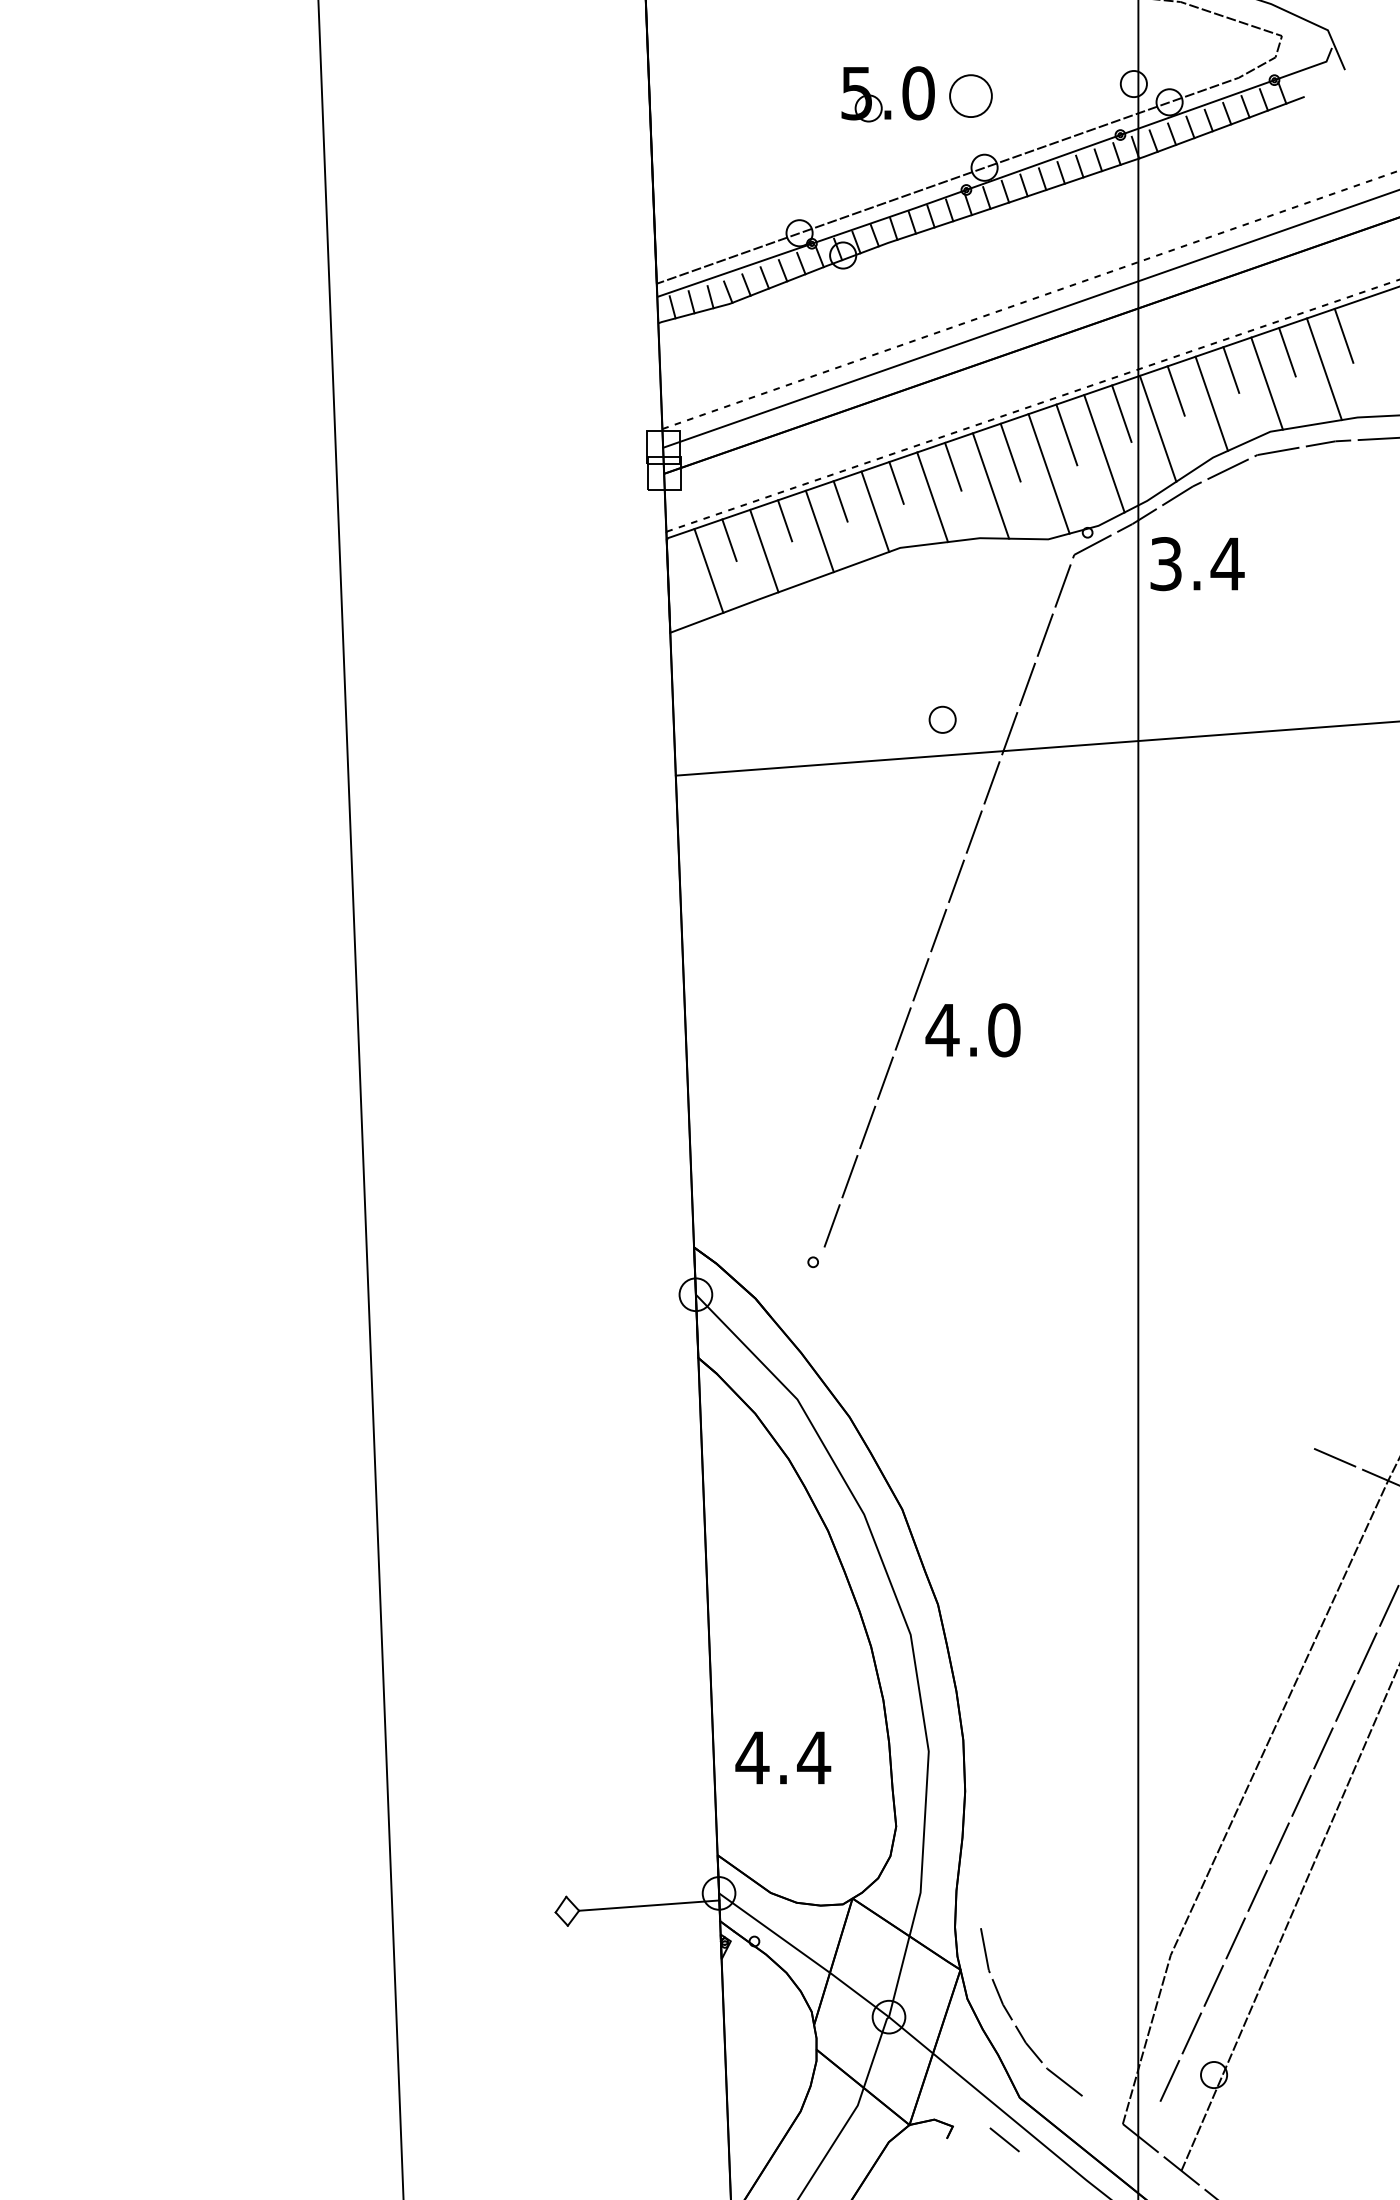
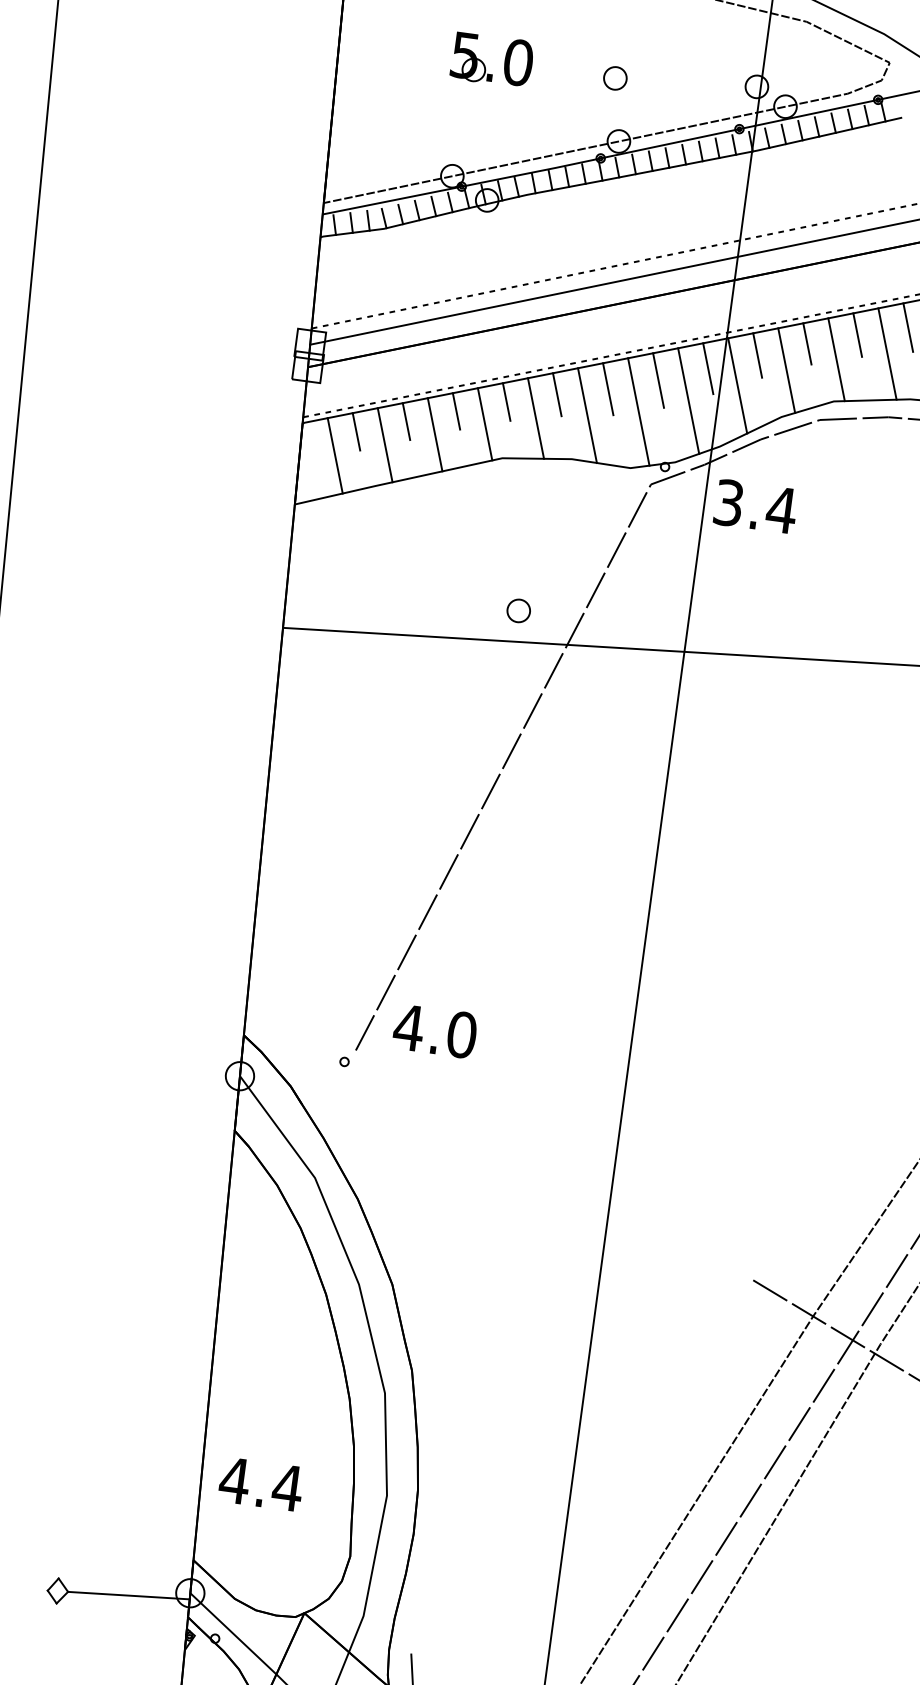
part: (970, 96) -> (615, 78), size x0.62
part: (880, 100) -> (484, 64), moved
text: (972, 1030) -> (434, 1031), moved

